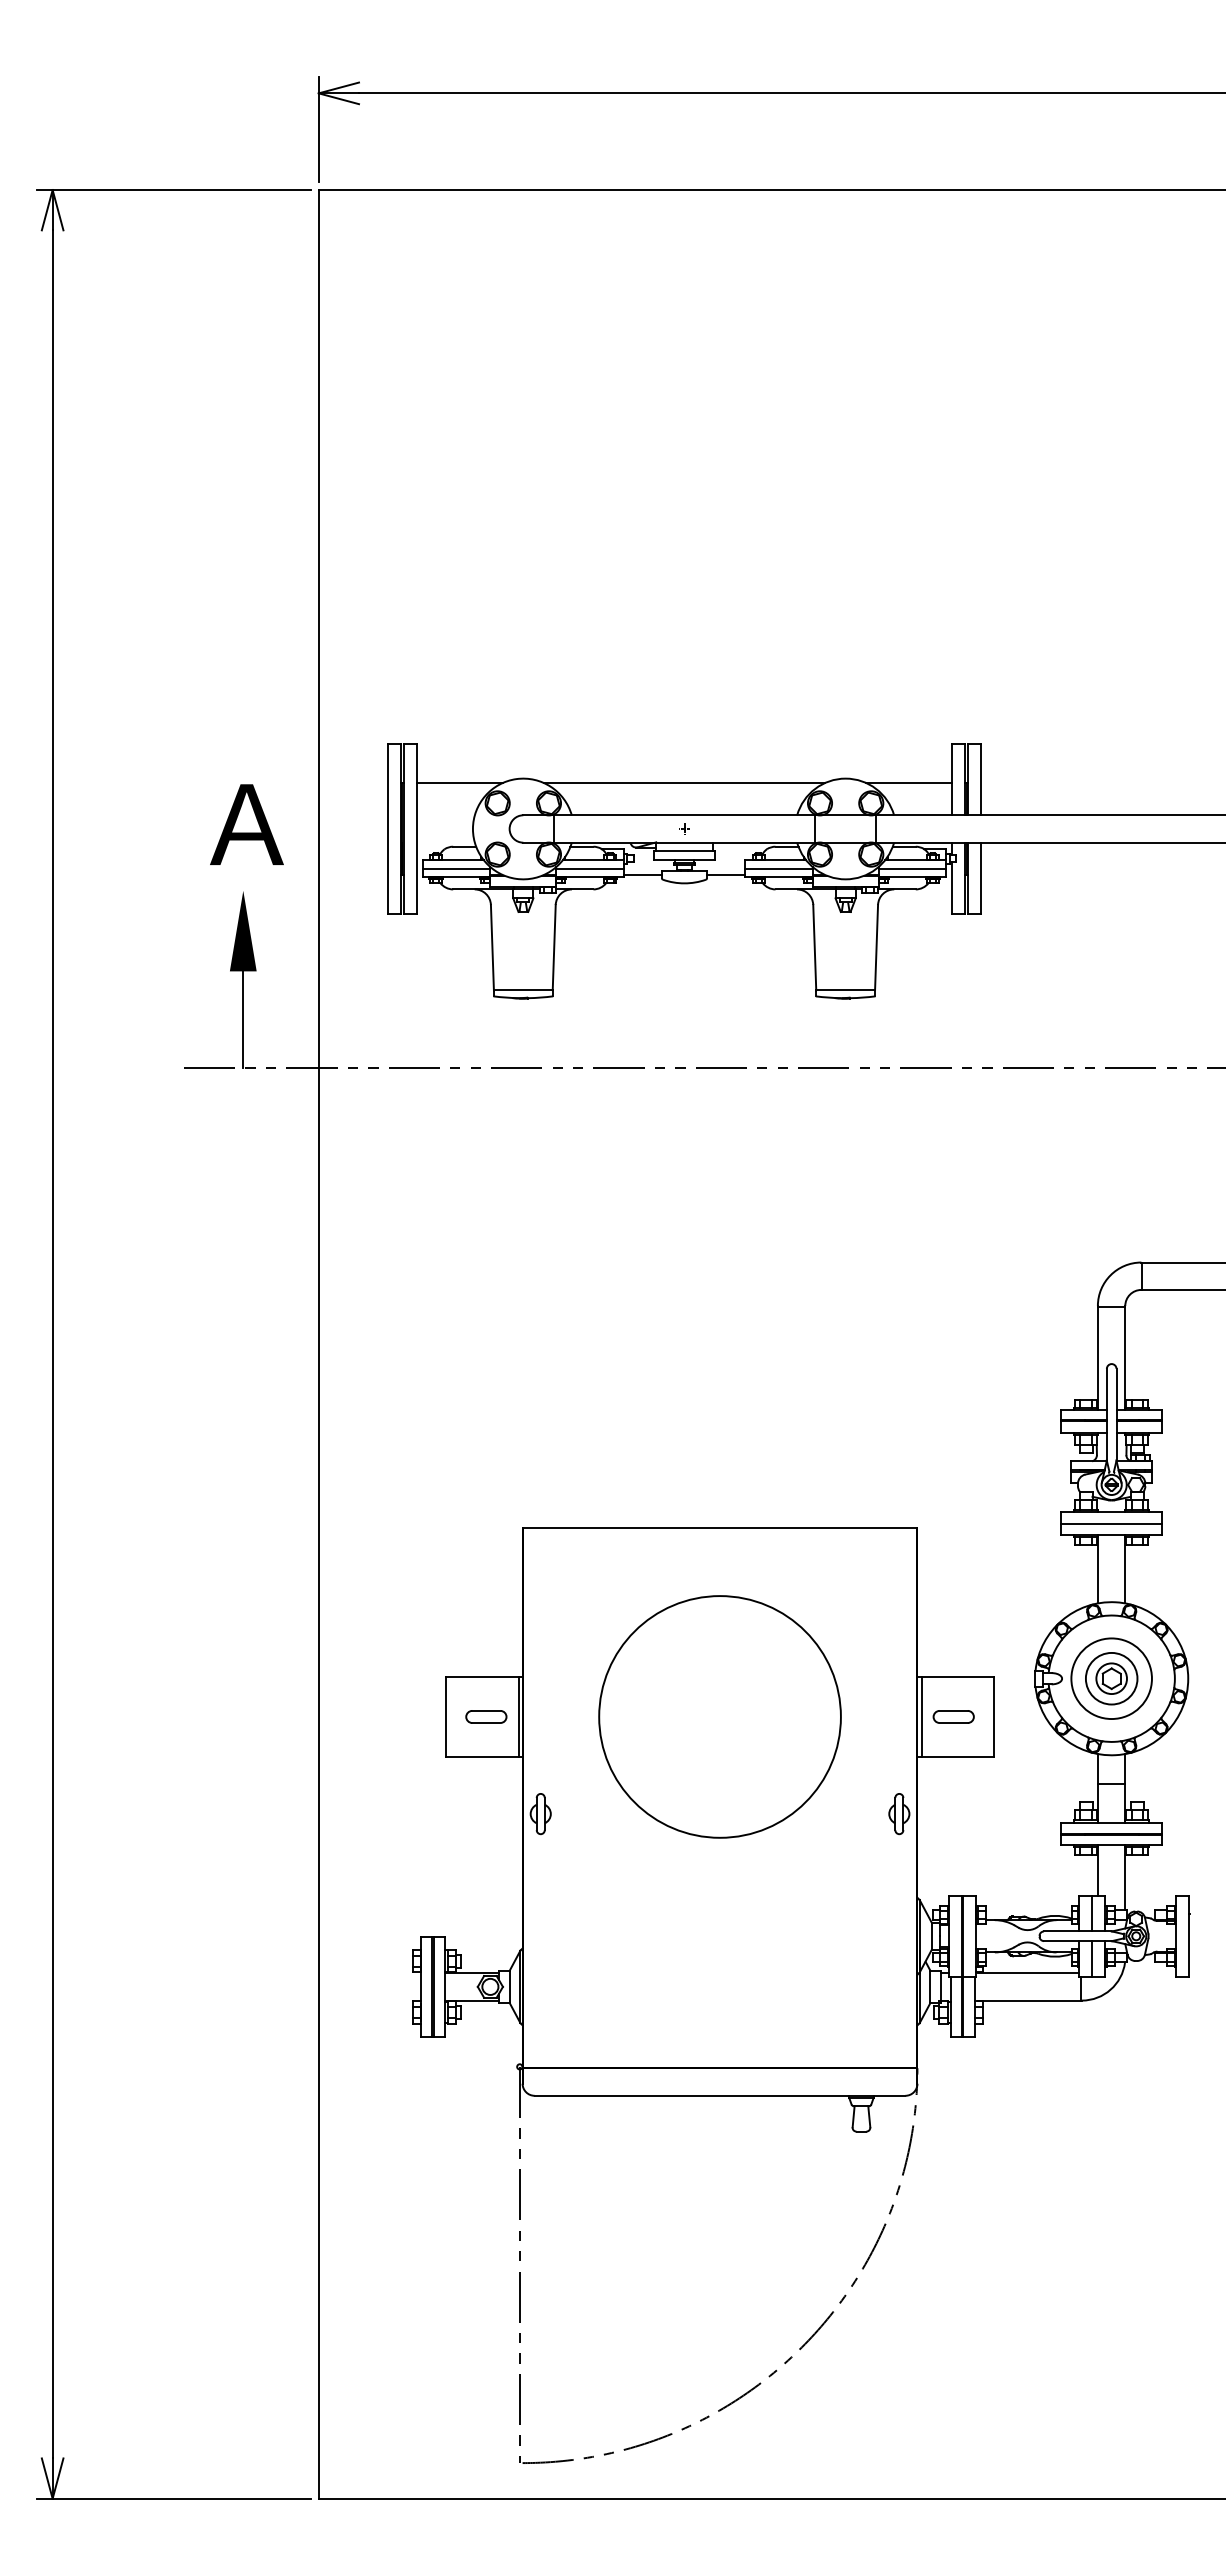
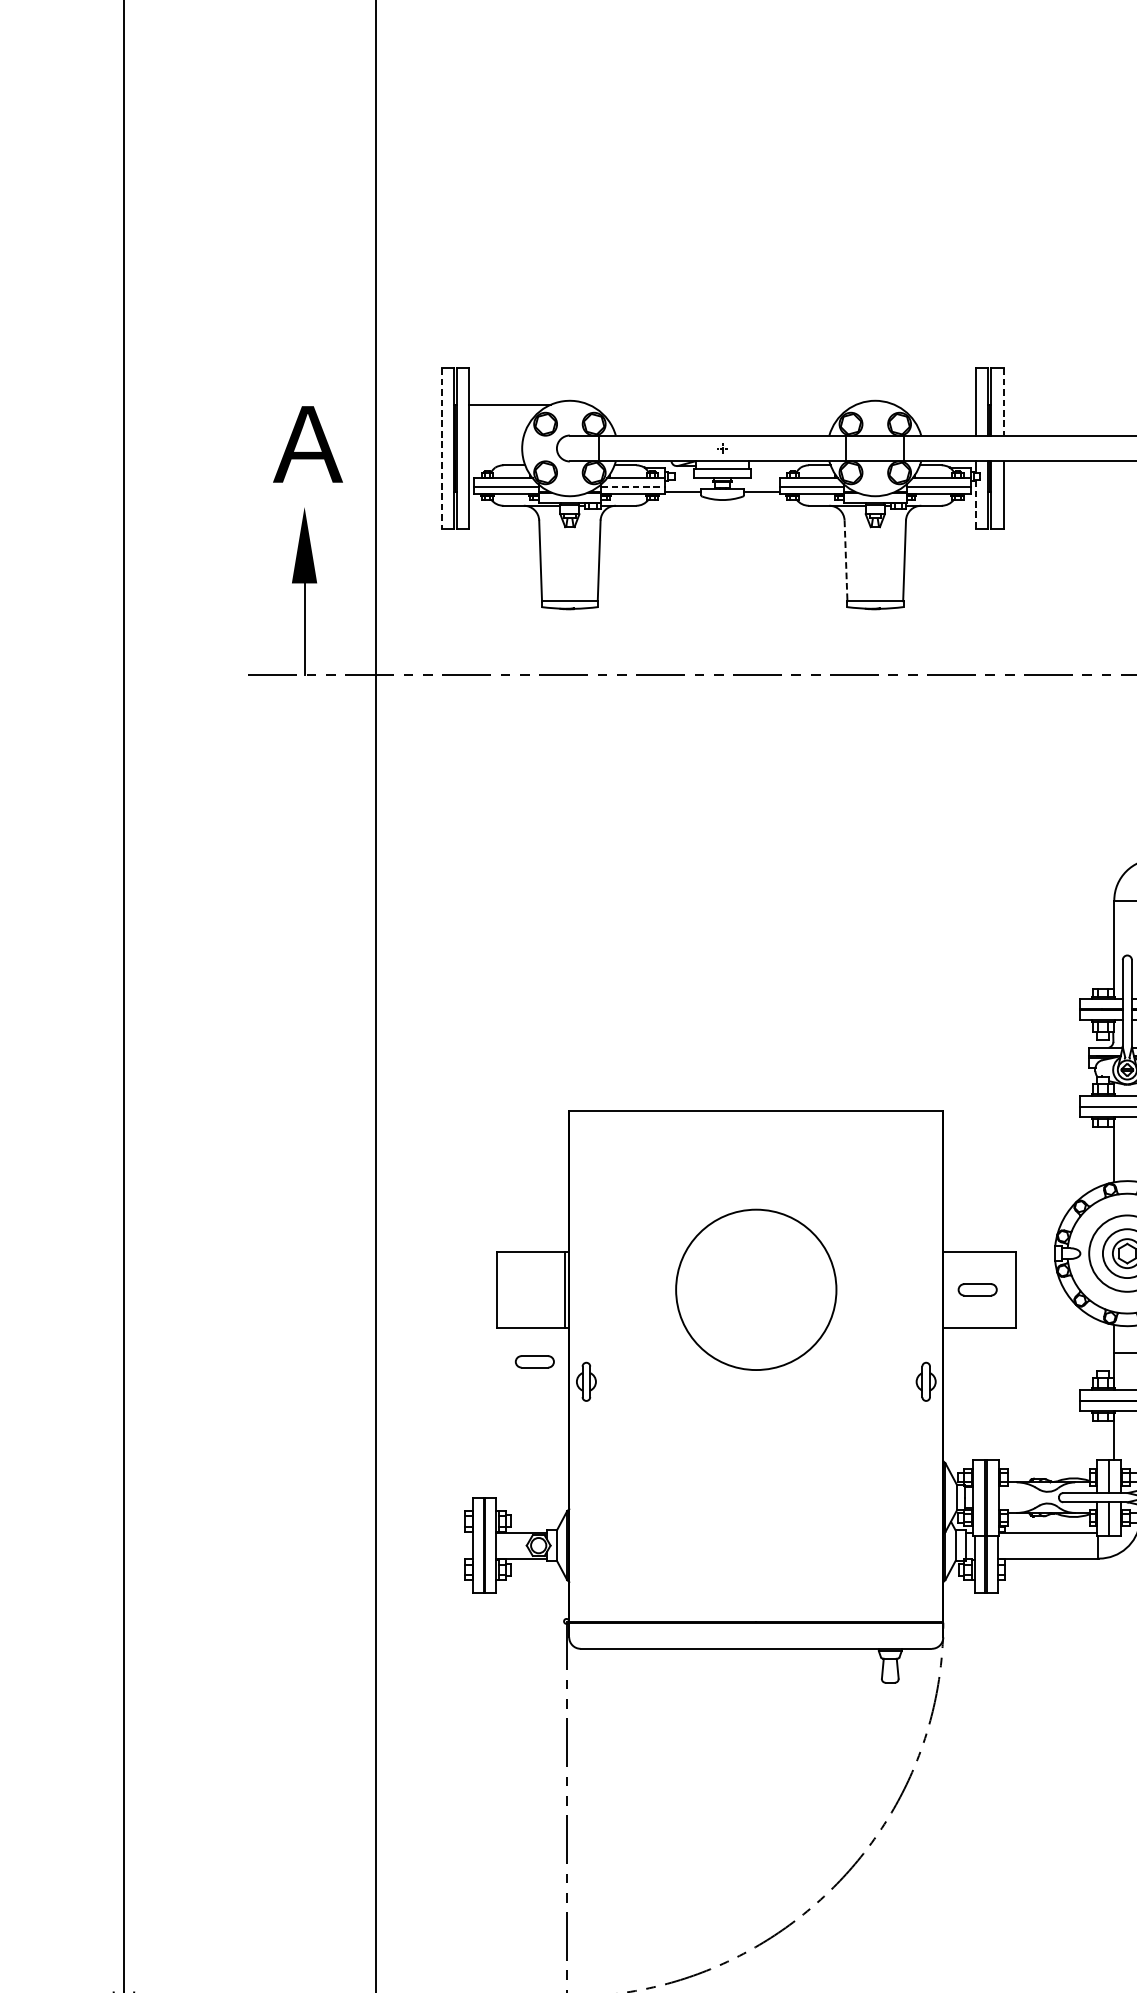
line: (981, 780) -> (1004, 402), solid -> dashed
line: (684, 782) -> (722, 404), removed
line: (909, 782) -> (935, 404), removed
line: (387, 829) -> (441, 448), solid -> dashed
line: (590, 869) -> (633, 486), solid -> dashed
line: (952, 888) -> (976, 504), solid -> dashed
line: (814, 947) -> (845, 560), solid -> dashed
part: (486, 1716) -> (535, 1361), moved
circle: (719, 1716) -> (755, 1289), size x0.7
line: (921, 1716) -> (947, 1289), removed

